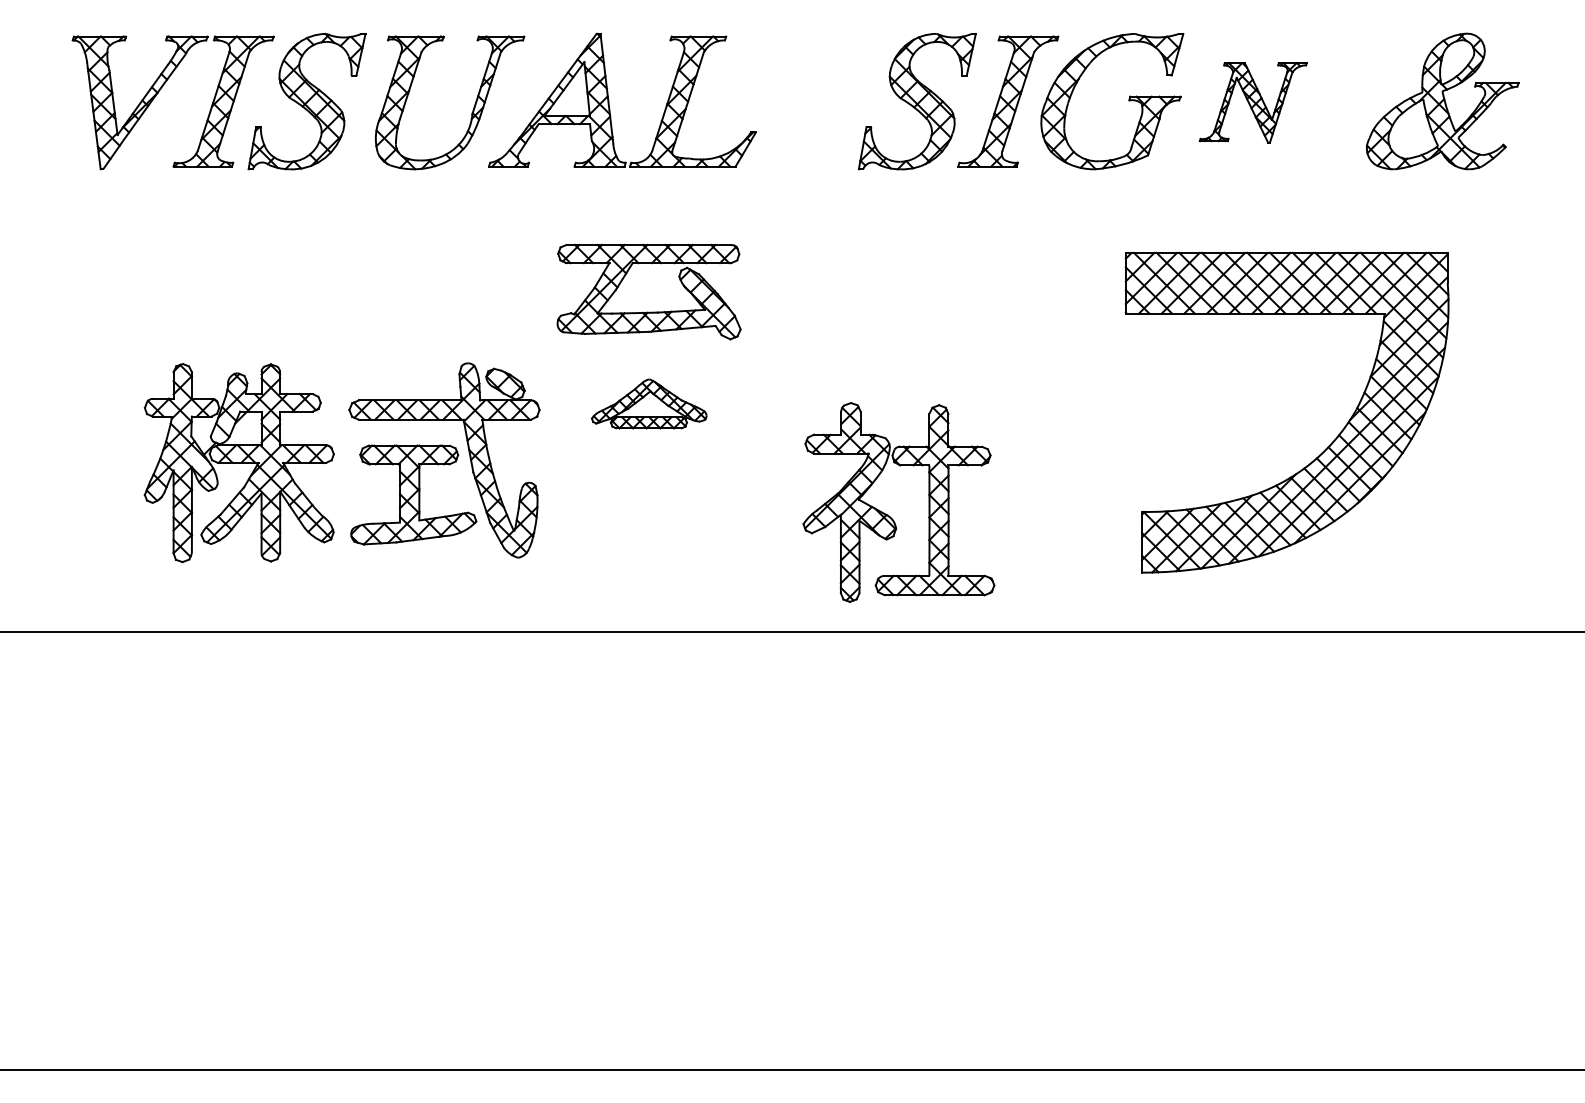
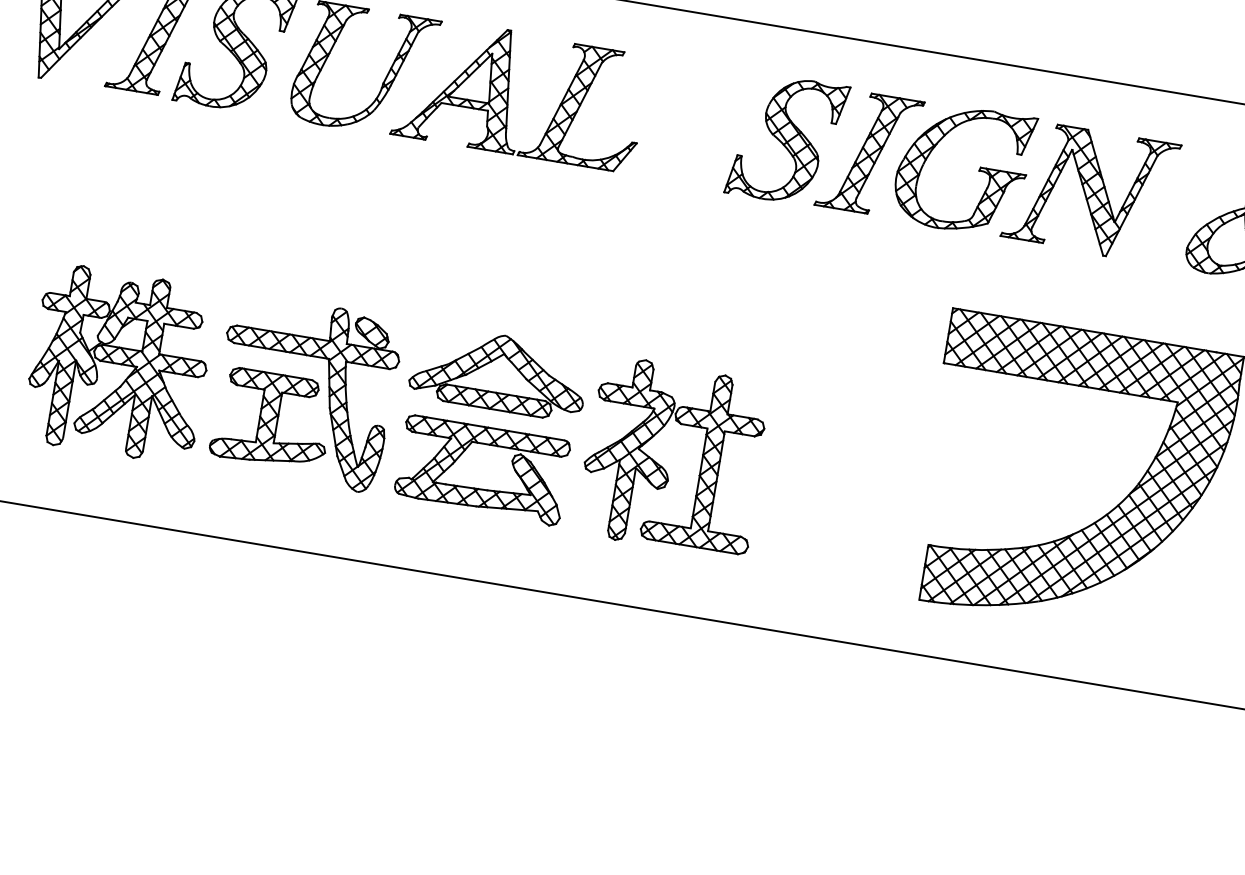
part: (1253, 102) -> (1091, 191), size x1.67
part: (648, 311) -> (479, 487), moved
part: (648, 403) -> (498, 372), size x1.67
part: (889, 515) -> (663, 467), moved

